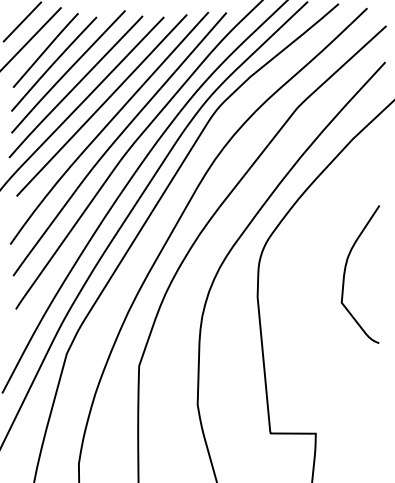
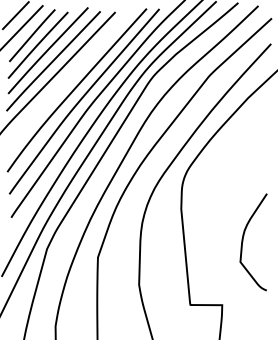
line: (101, 105) -> (71, 74), removed
curve: (346, 274) -> (243, 242), moved

